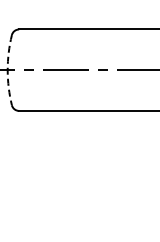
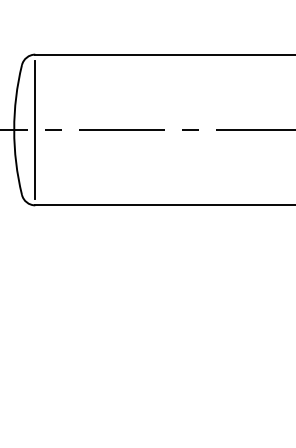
arc: (7, 70) -> (13, 130), dashed -> solid
line: (19, 70) -> (36, 130), added

